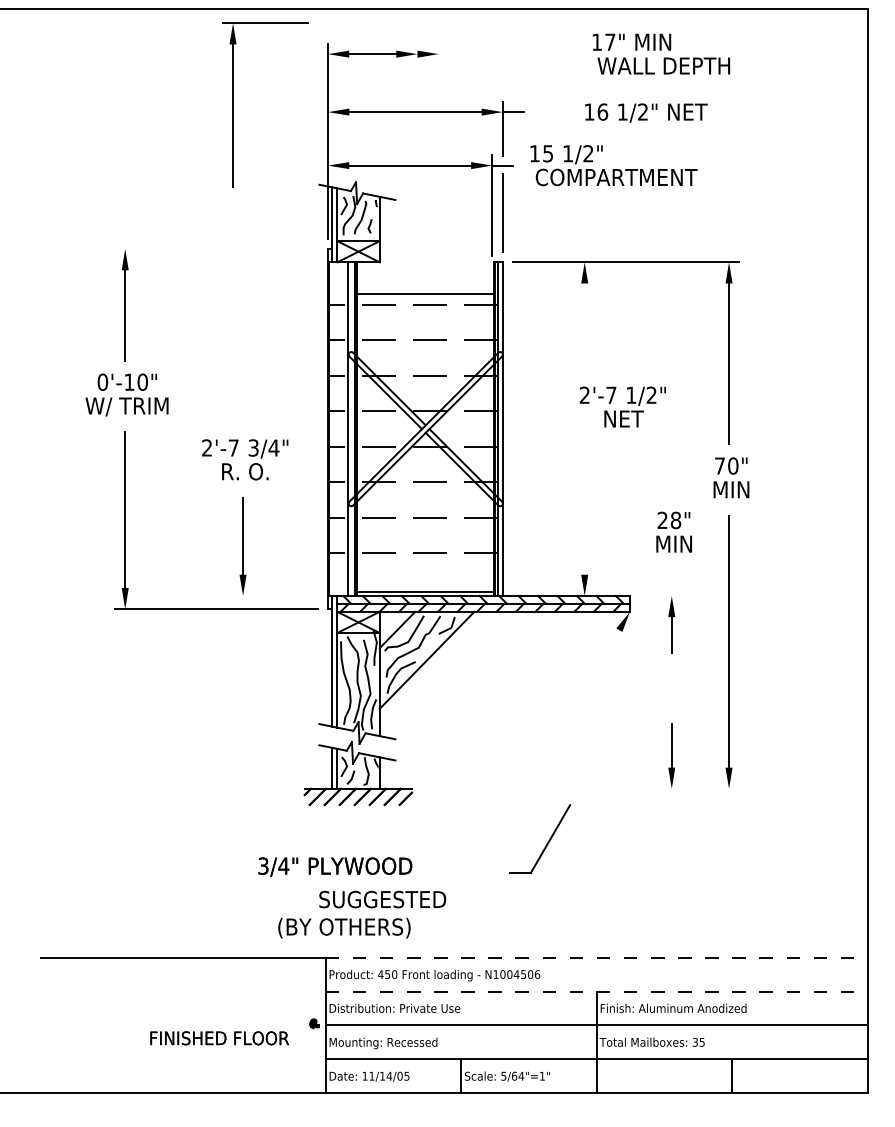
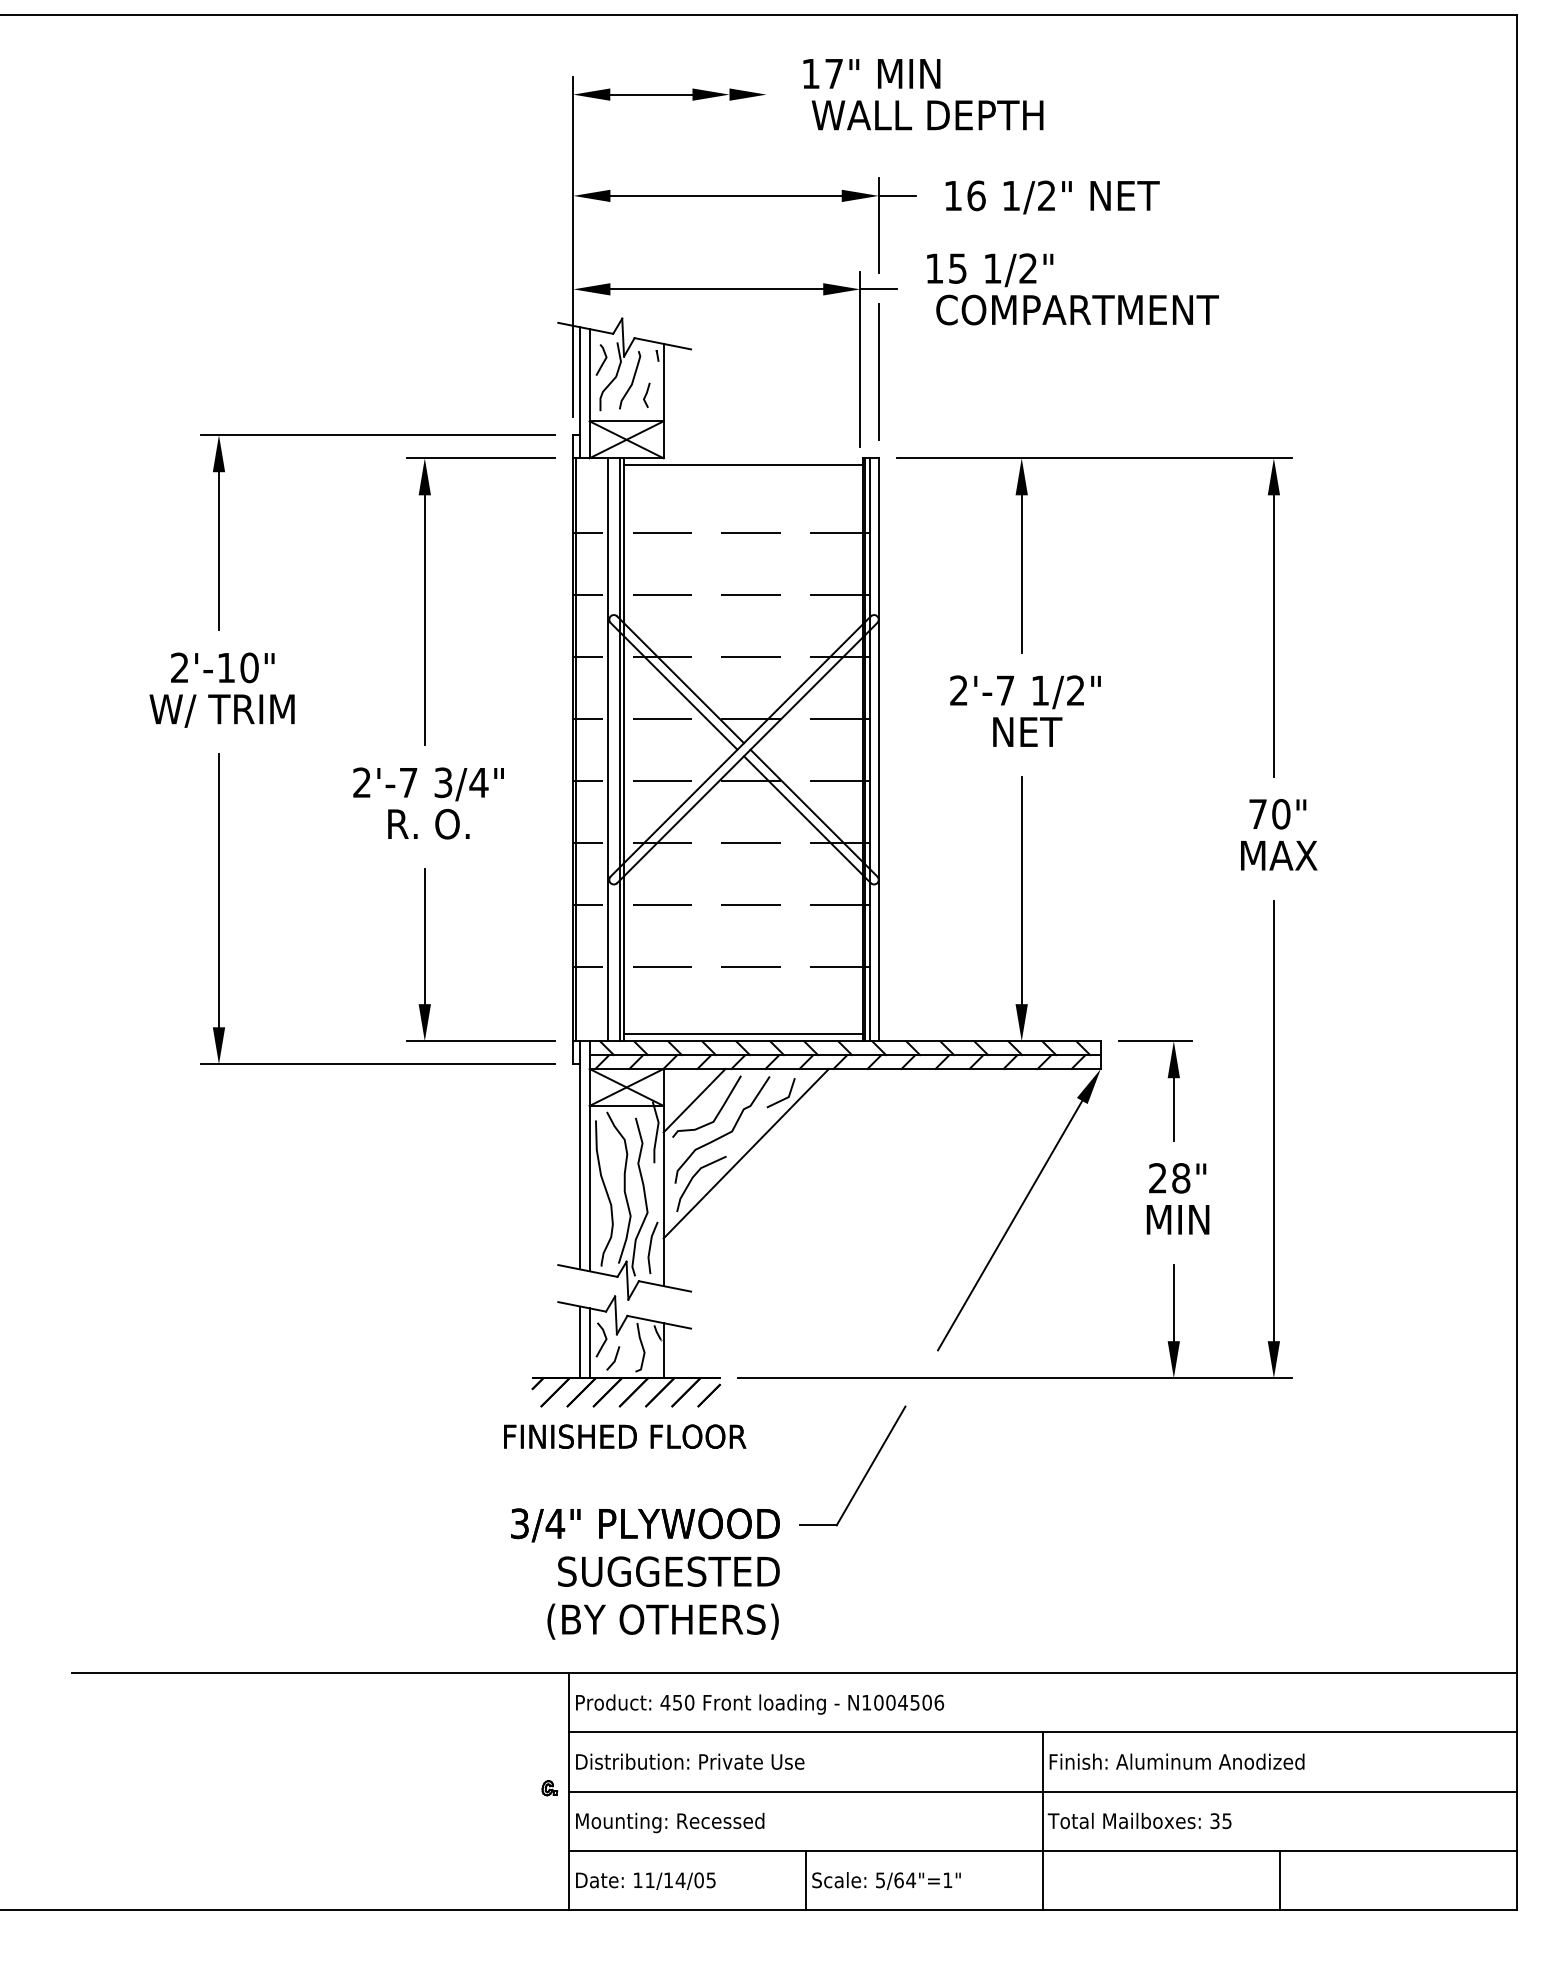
text: (661, 53) -> (923, 93), moved
part: (233, 104) -> (425, 600), moved
text: (646, 112) -> (1052, 196), moved
line: (216, 249) -> (378, 435), added
line: (425, 294) -> (743, 465), moved
line: (584, 328) -> (1021, 573), added
text: (102, 381) -> (179, 666), 0'-10" -> 2'-10"
text: (622, 406) -> (1024, 710), moved
text: (731, 489) -> (1278, 855), MIN -> MAX
line: (584, 509) -> (1021, 890), added
text: (673, 531) -> (1176, 1197), moved
line: (274, 595) -> (479, 1040), added
line: (660, 595) -> (1154, 1040), added
line: (577, 701) -> (1009, 1225), added
line: (580, 788) -> (1014, 1377), added
part: (546, 843) -> (864, 1473), moved
text: (335, 866) -> (645, 1524), moved
text: (344, 927) -> (663, 1620), moved
line: (597, 957) -> (1044, 1672), dashed -> solid
line: (597, 991) -> (1044, 1732), dashed -> solid
text: (219, 1038) -> (624, 1436), moved

